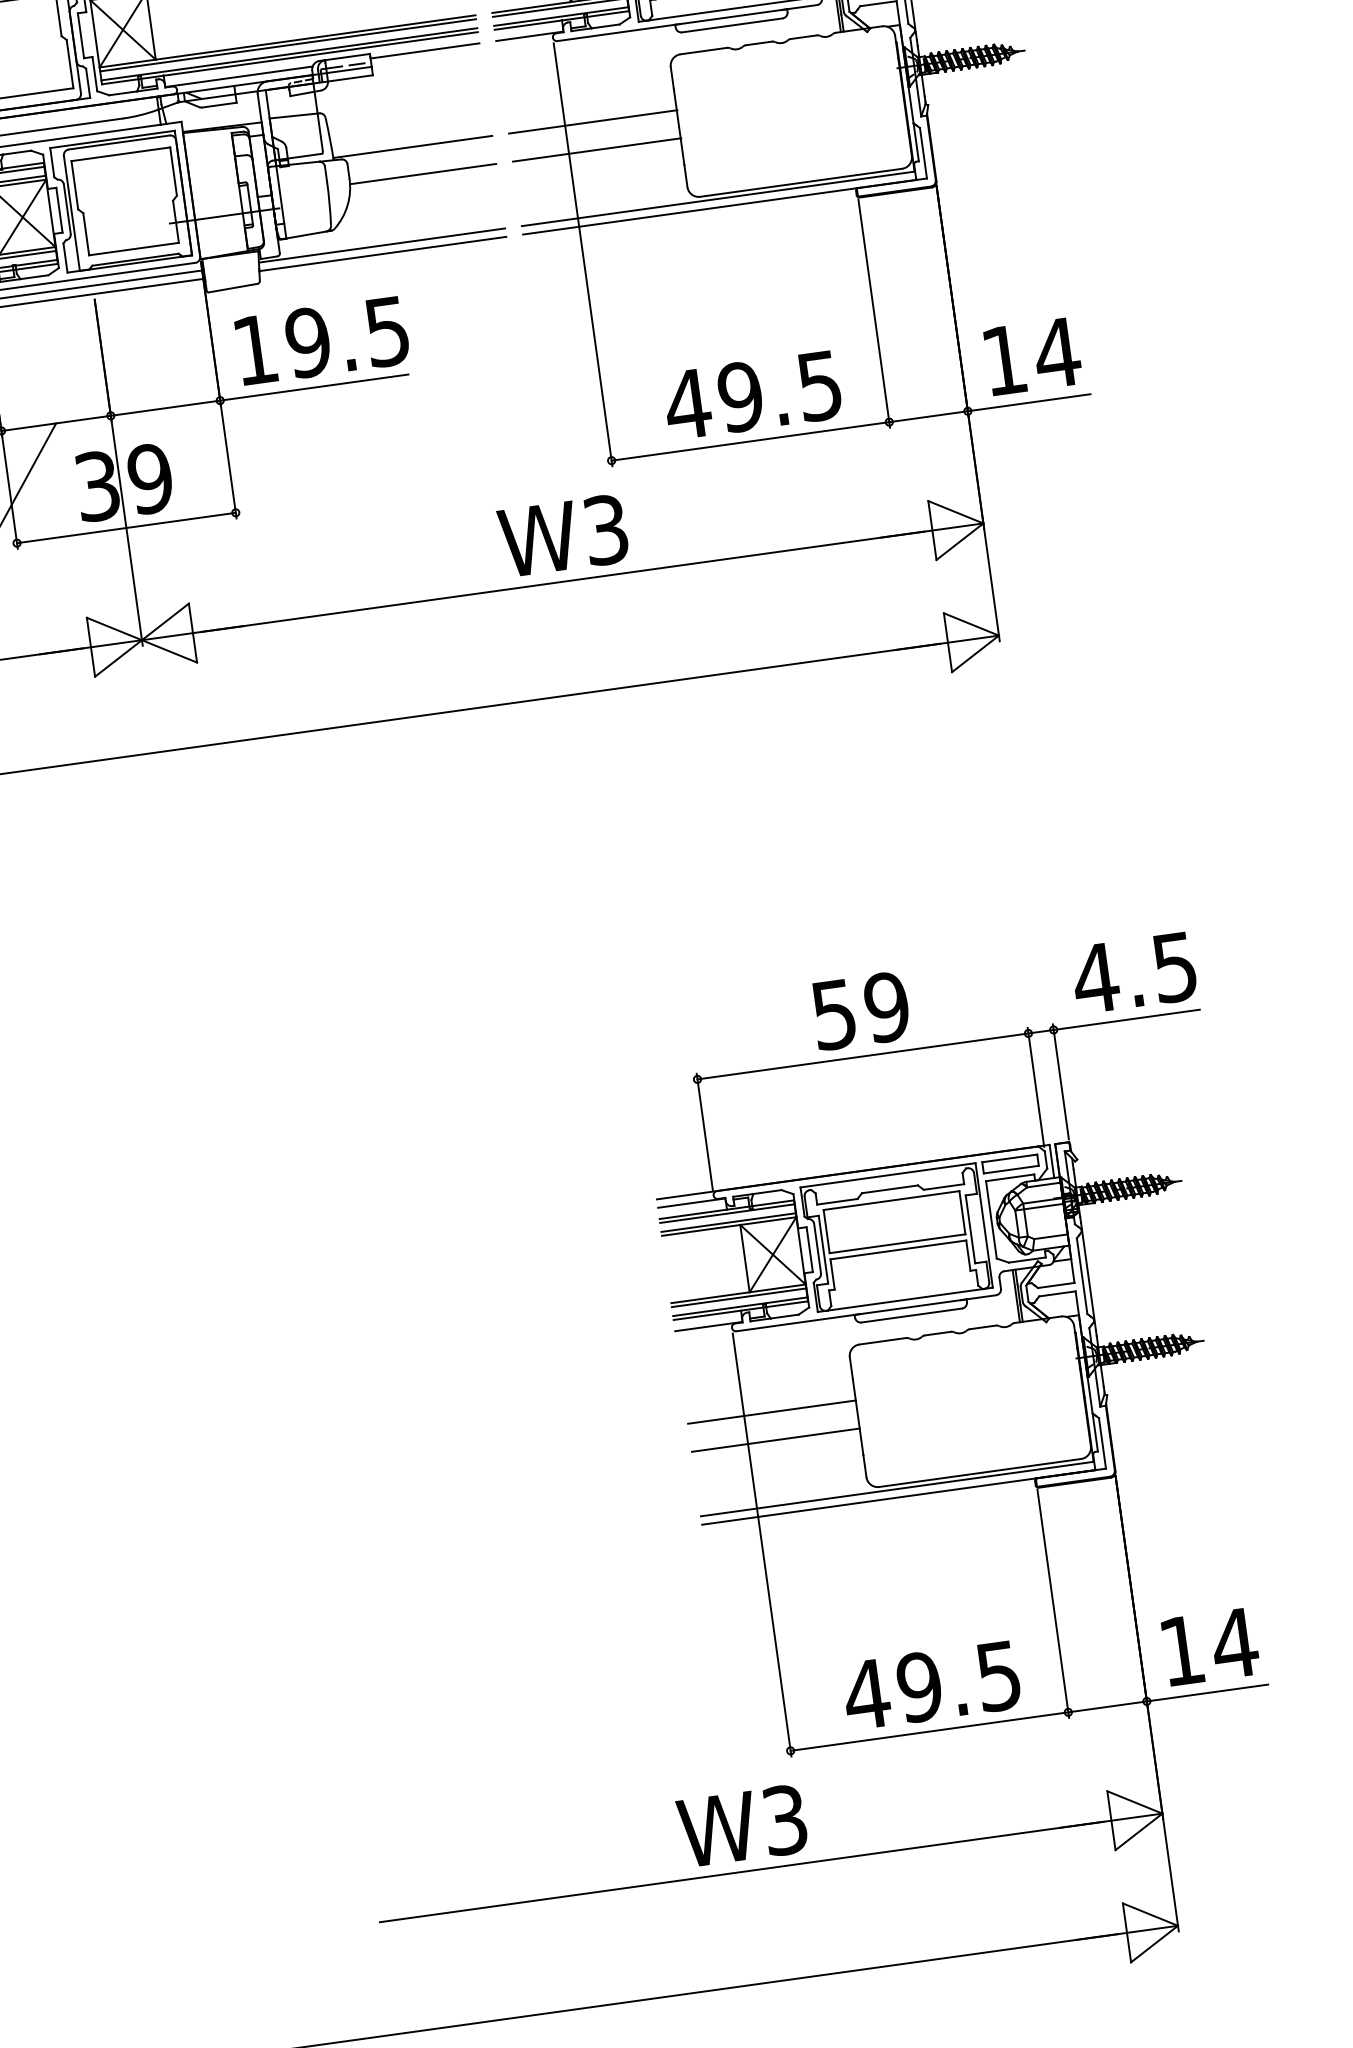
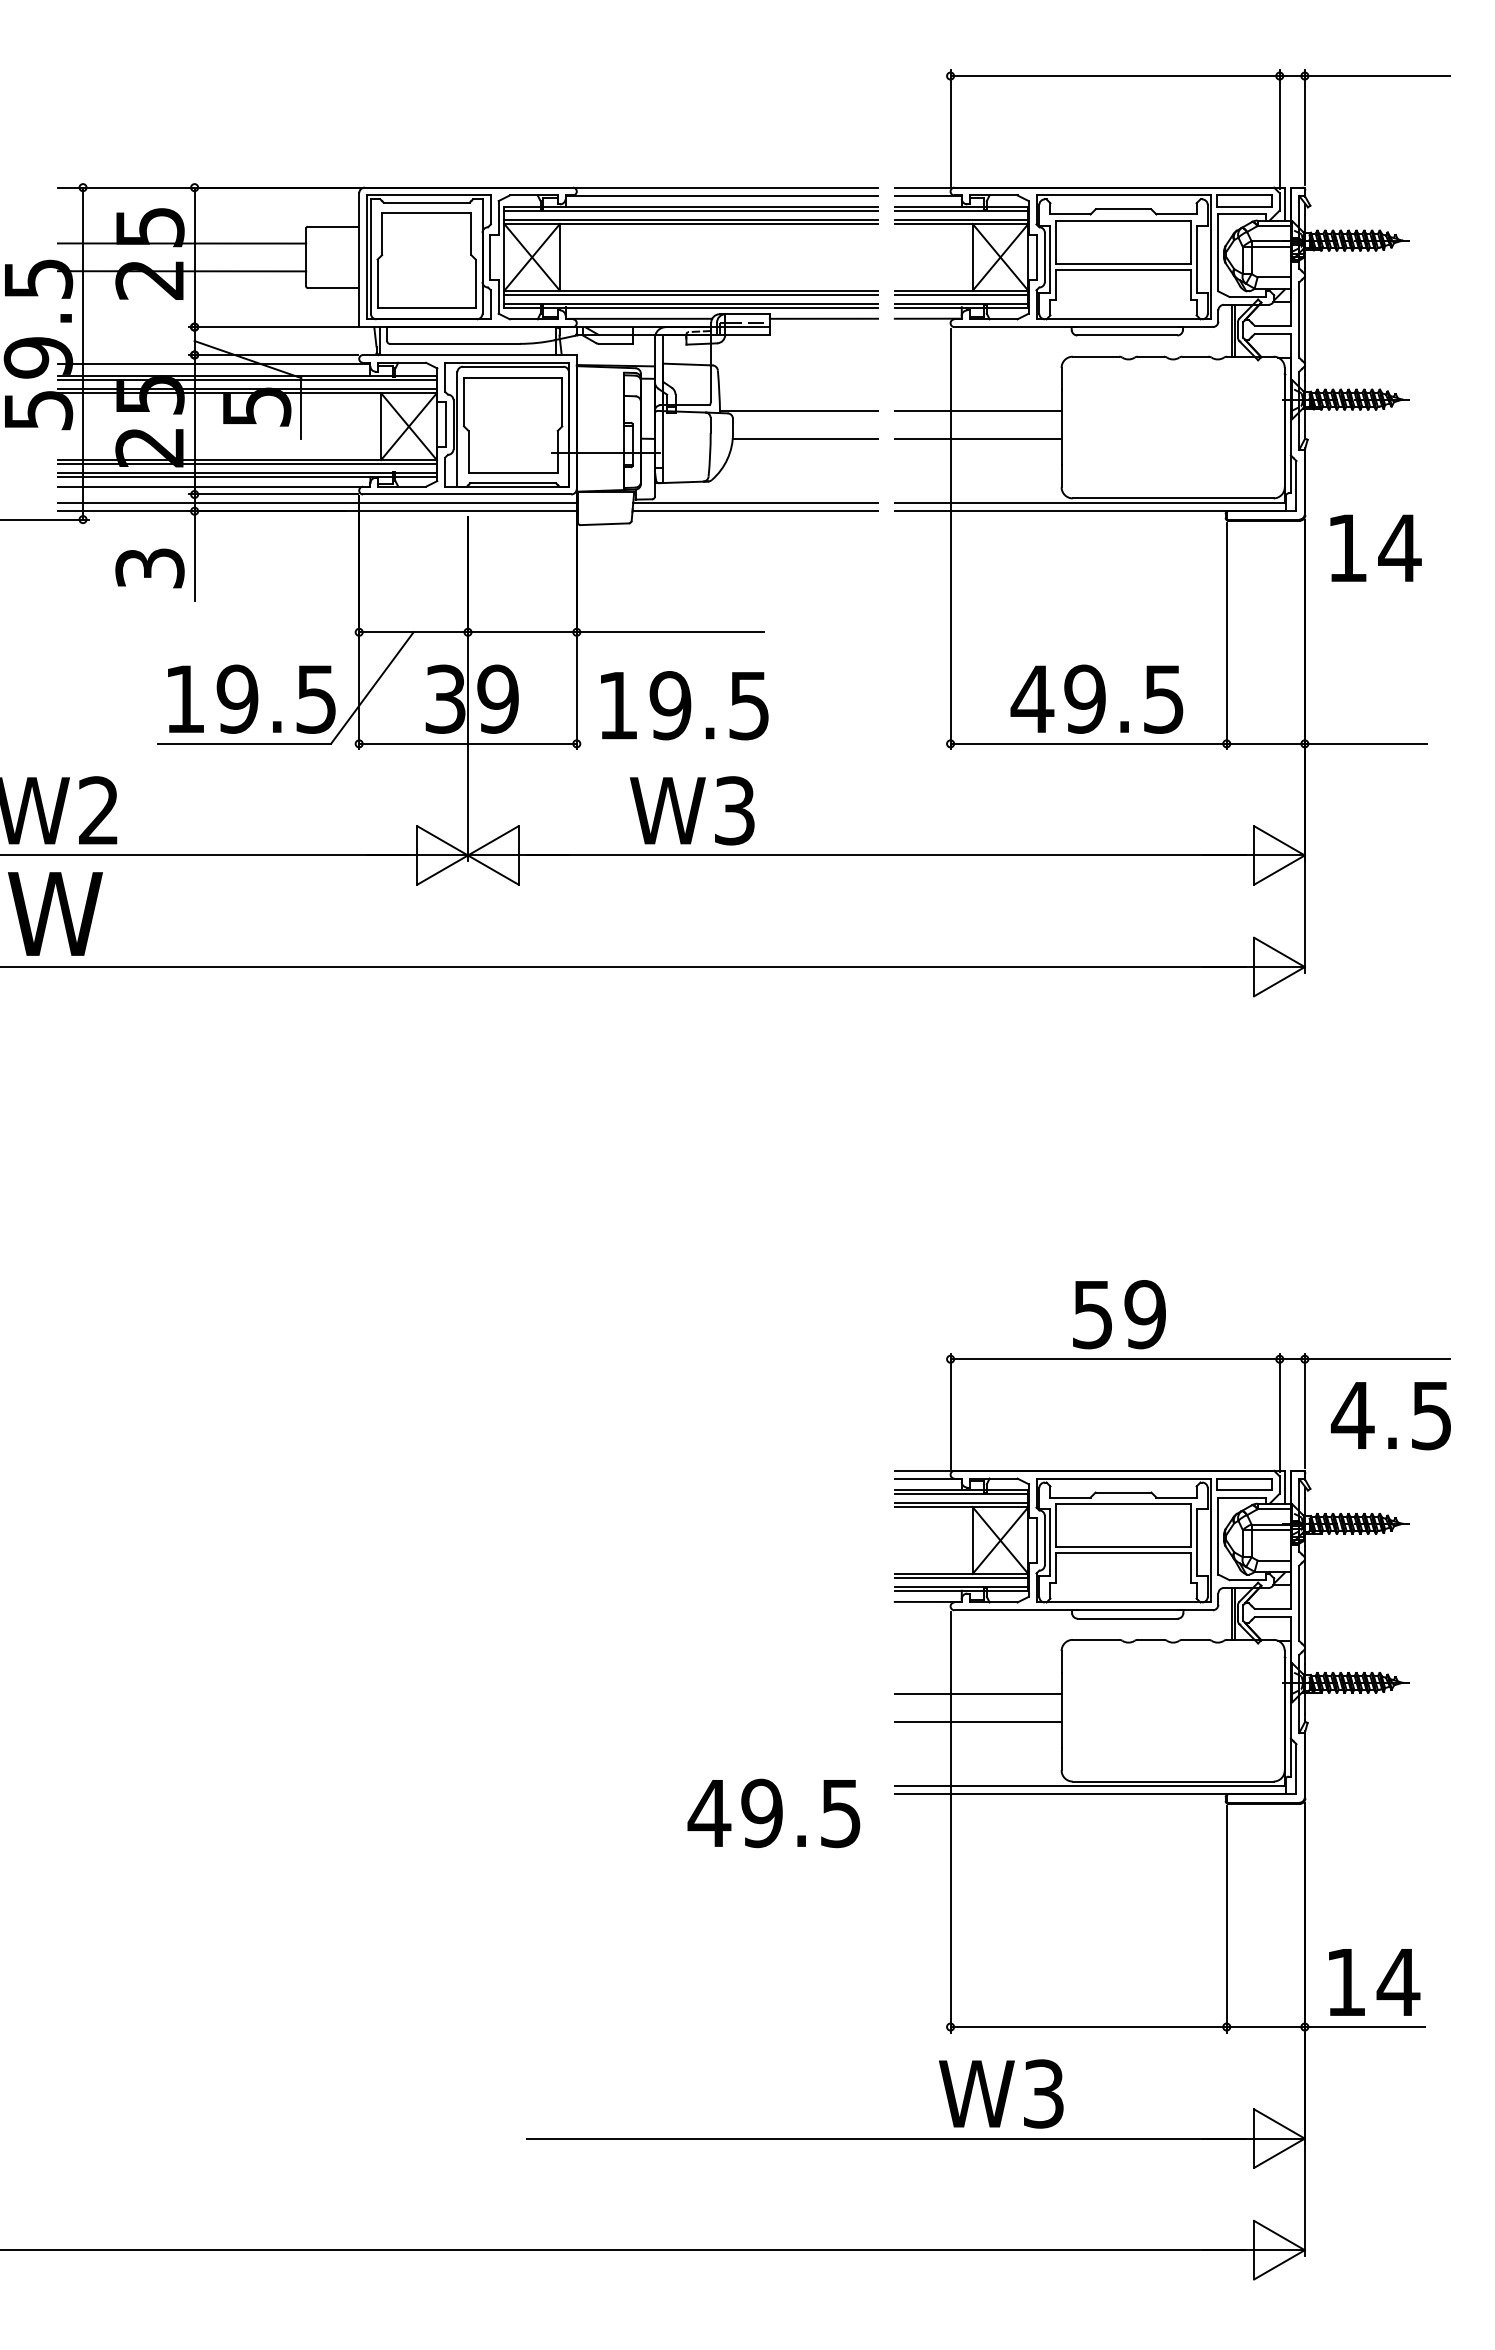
text: (322, 340) -> (684, 705), moved
text: (1032, 355) -> (1375, 547), moved
text: (563, 535) -> (692, 810), moved
text: (1133, 974) -> (1390, 1416), moved
text: (931, 1685) -> (773, 1813), moved
text: (742, 1825) -> (1001, 2093), moved

